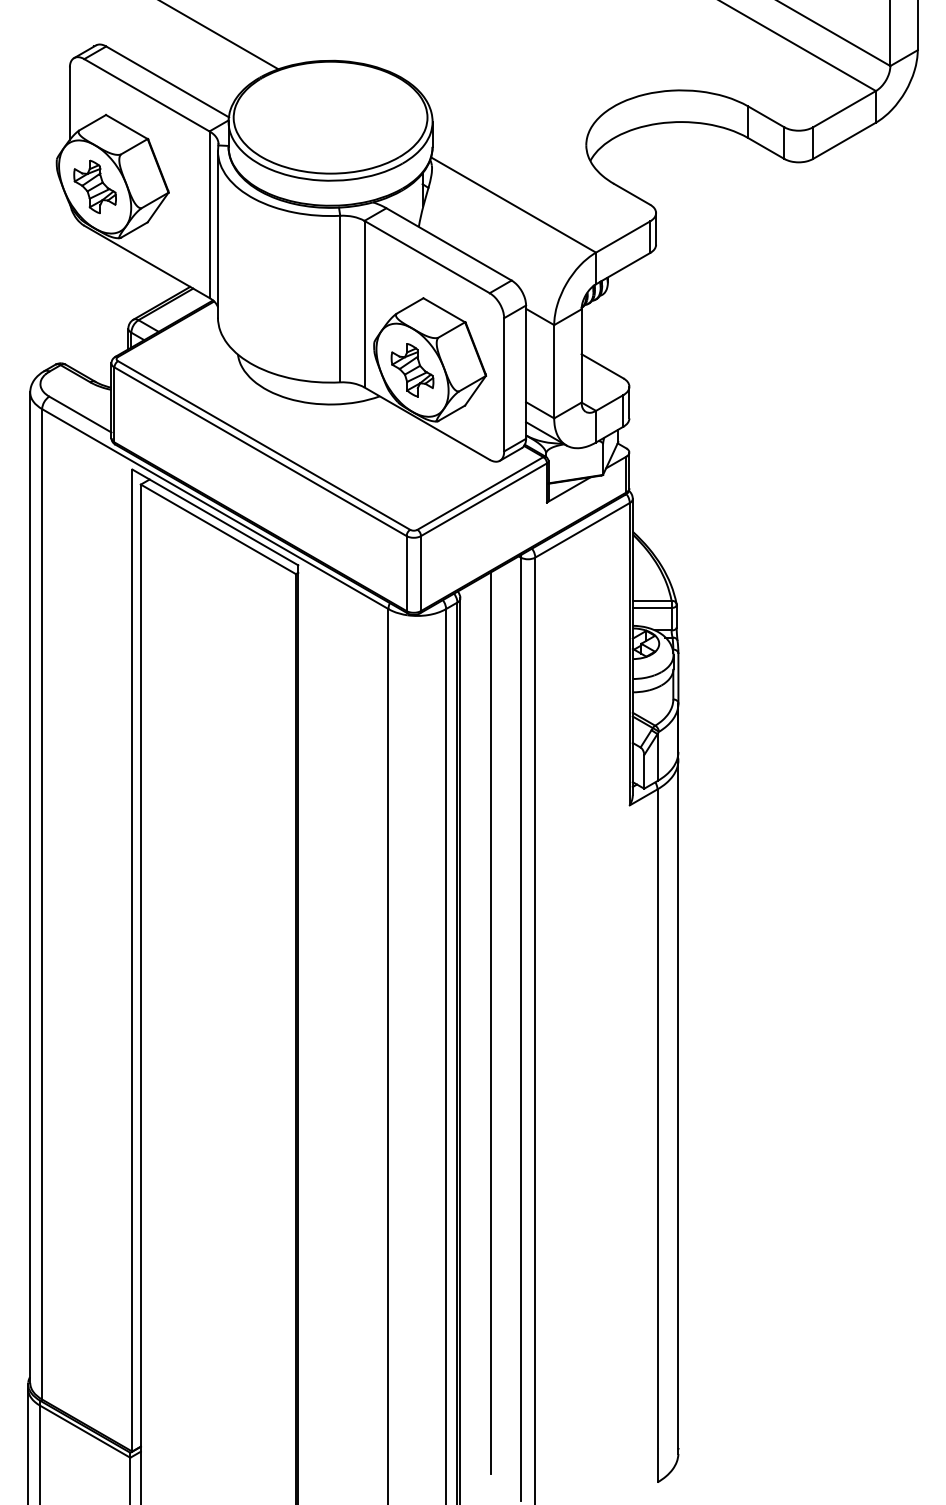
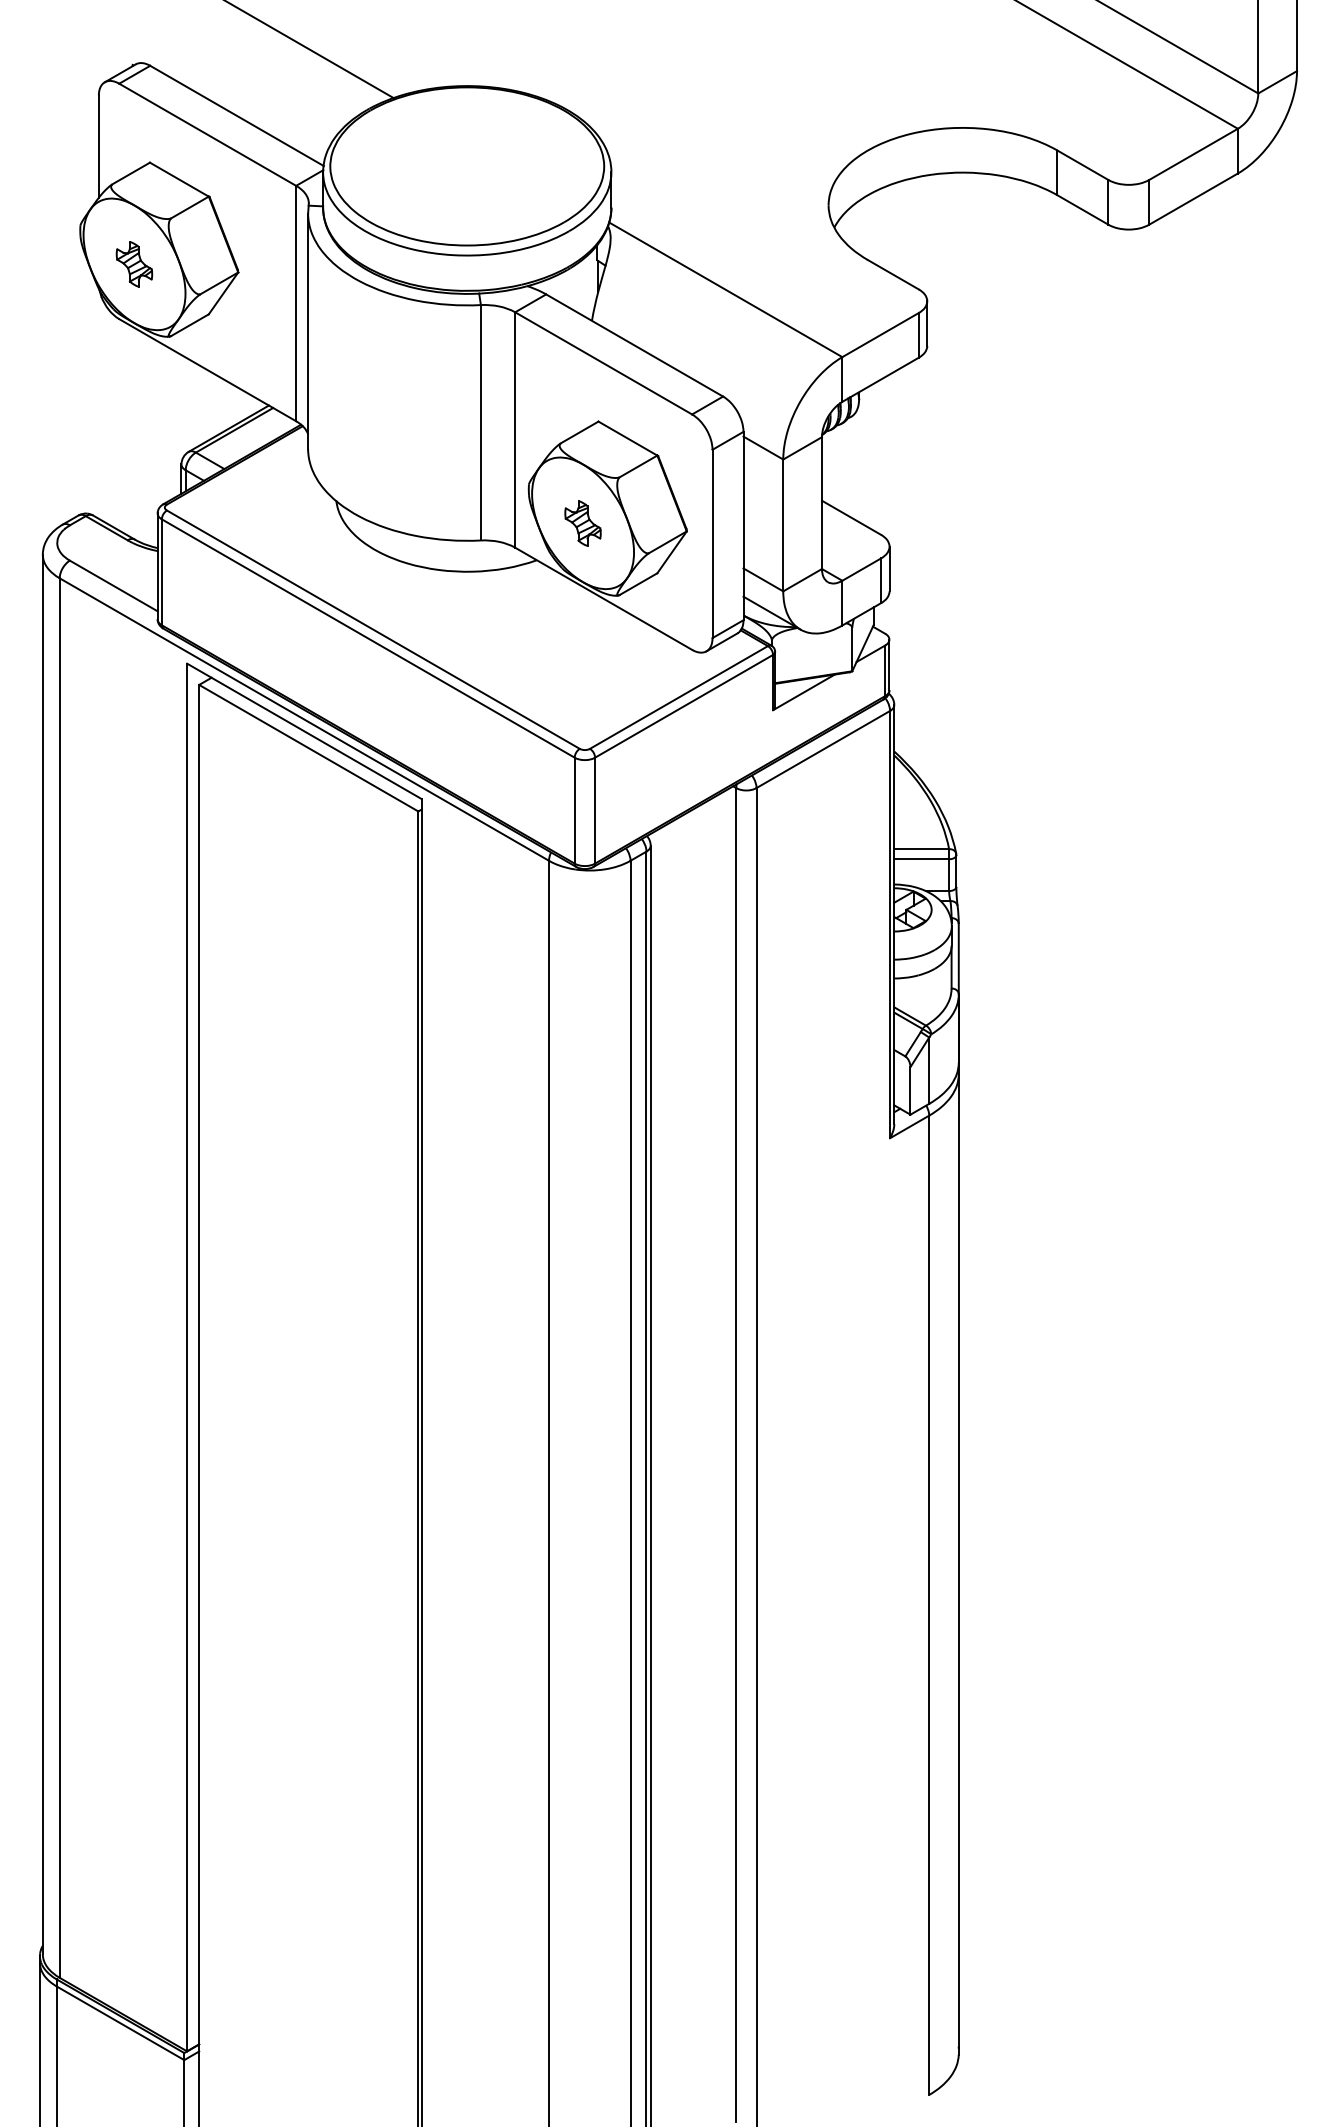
part: (94, 186) -> (133, 263), size x0.6
part: (412, 370) -> (583, 523), size x0.6
line: (491, 1022) -> (694, 1445), removed

